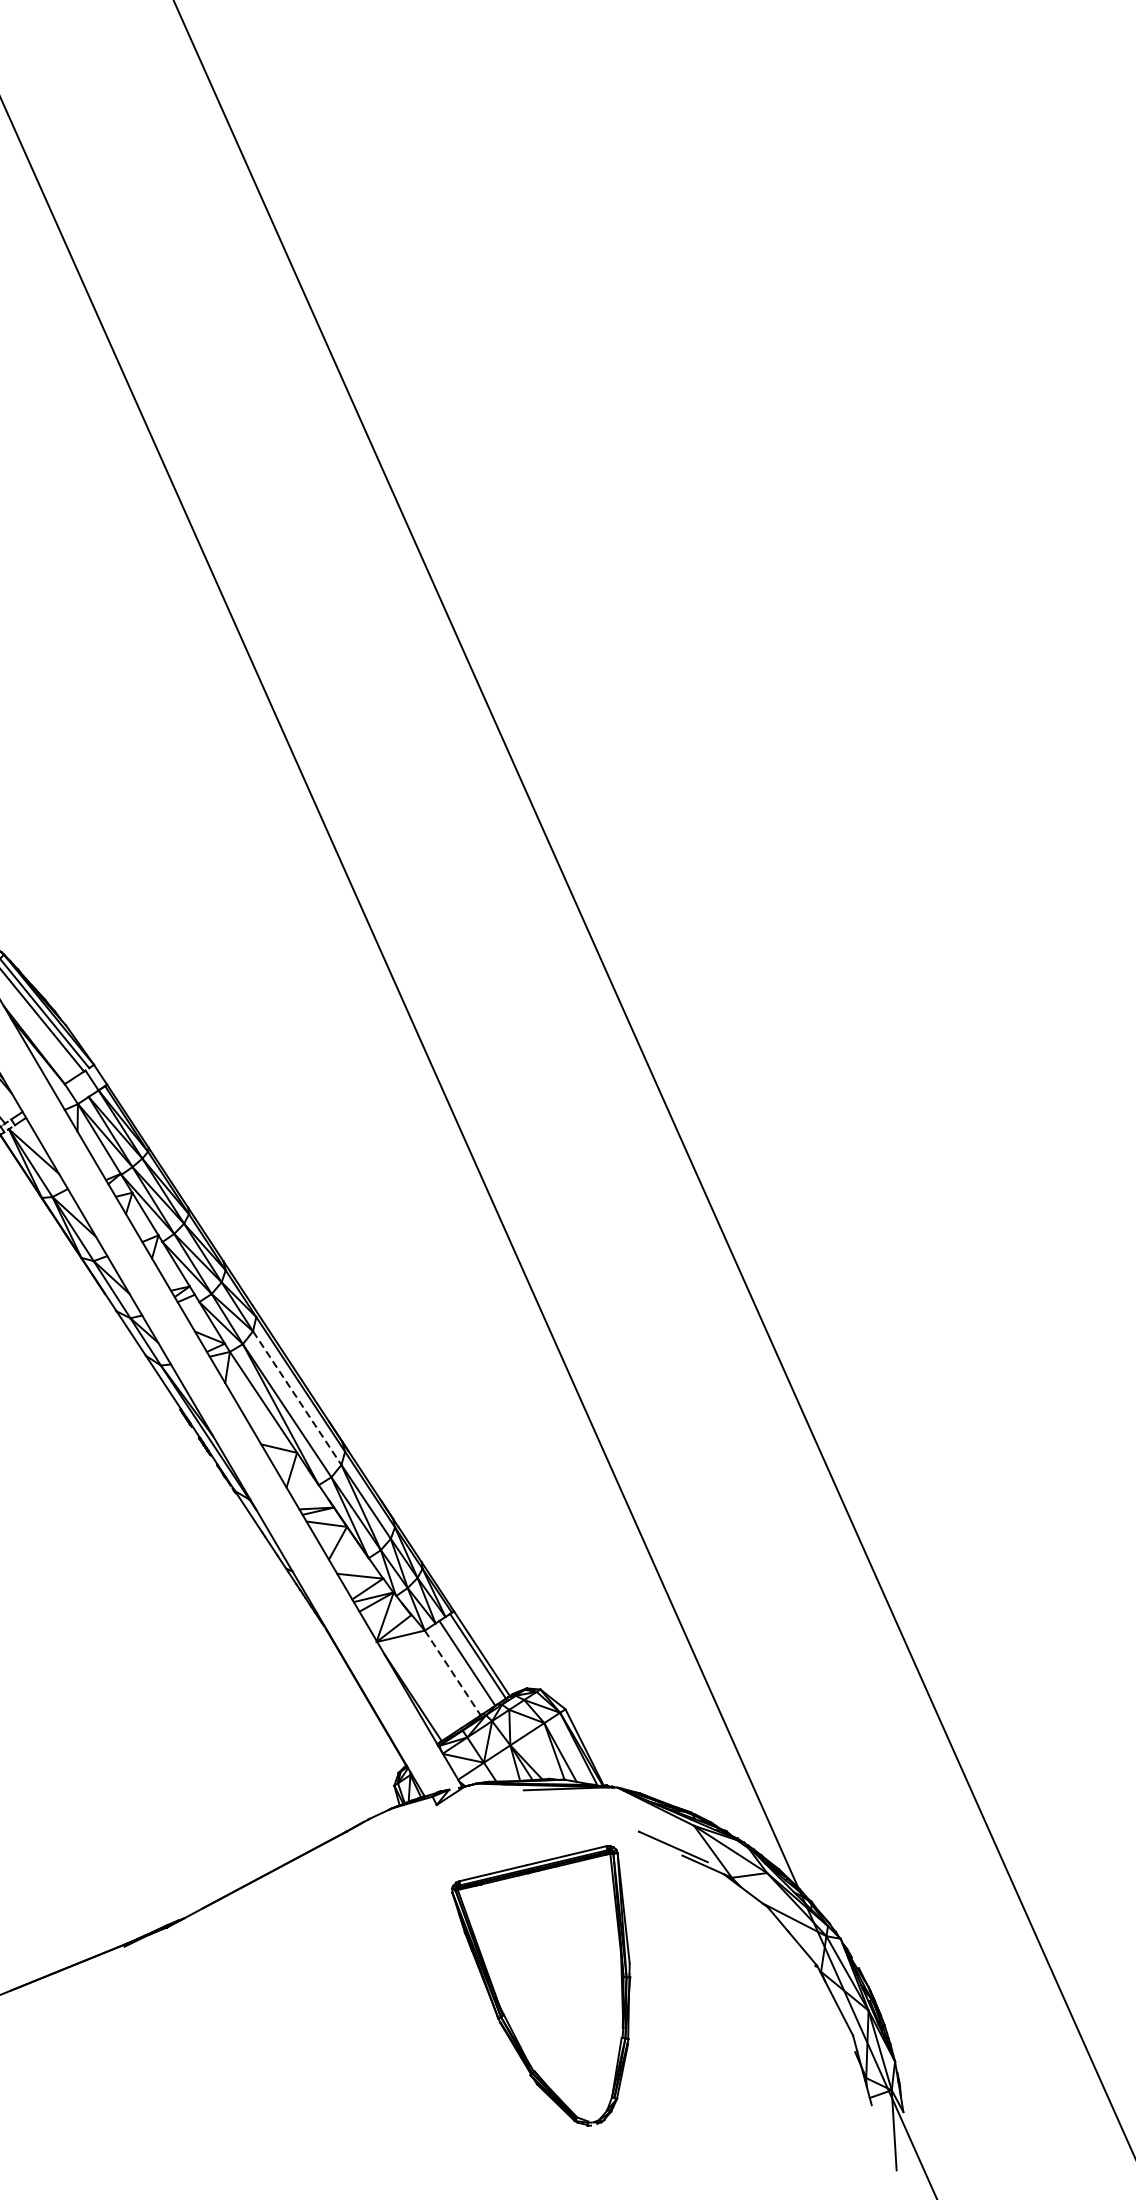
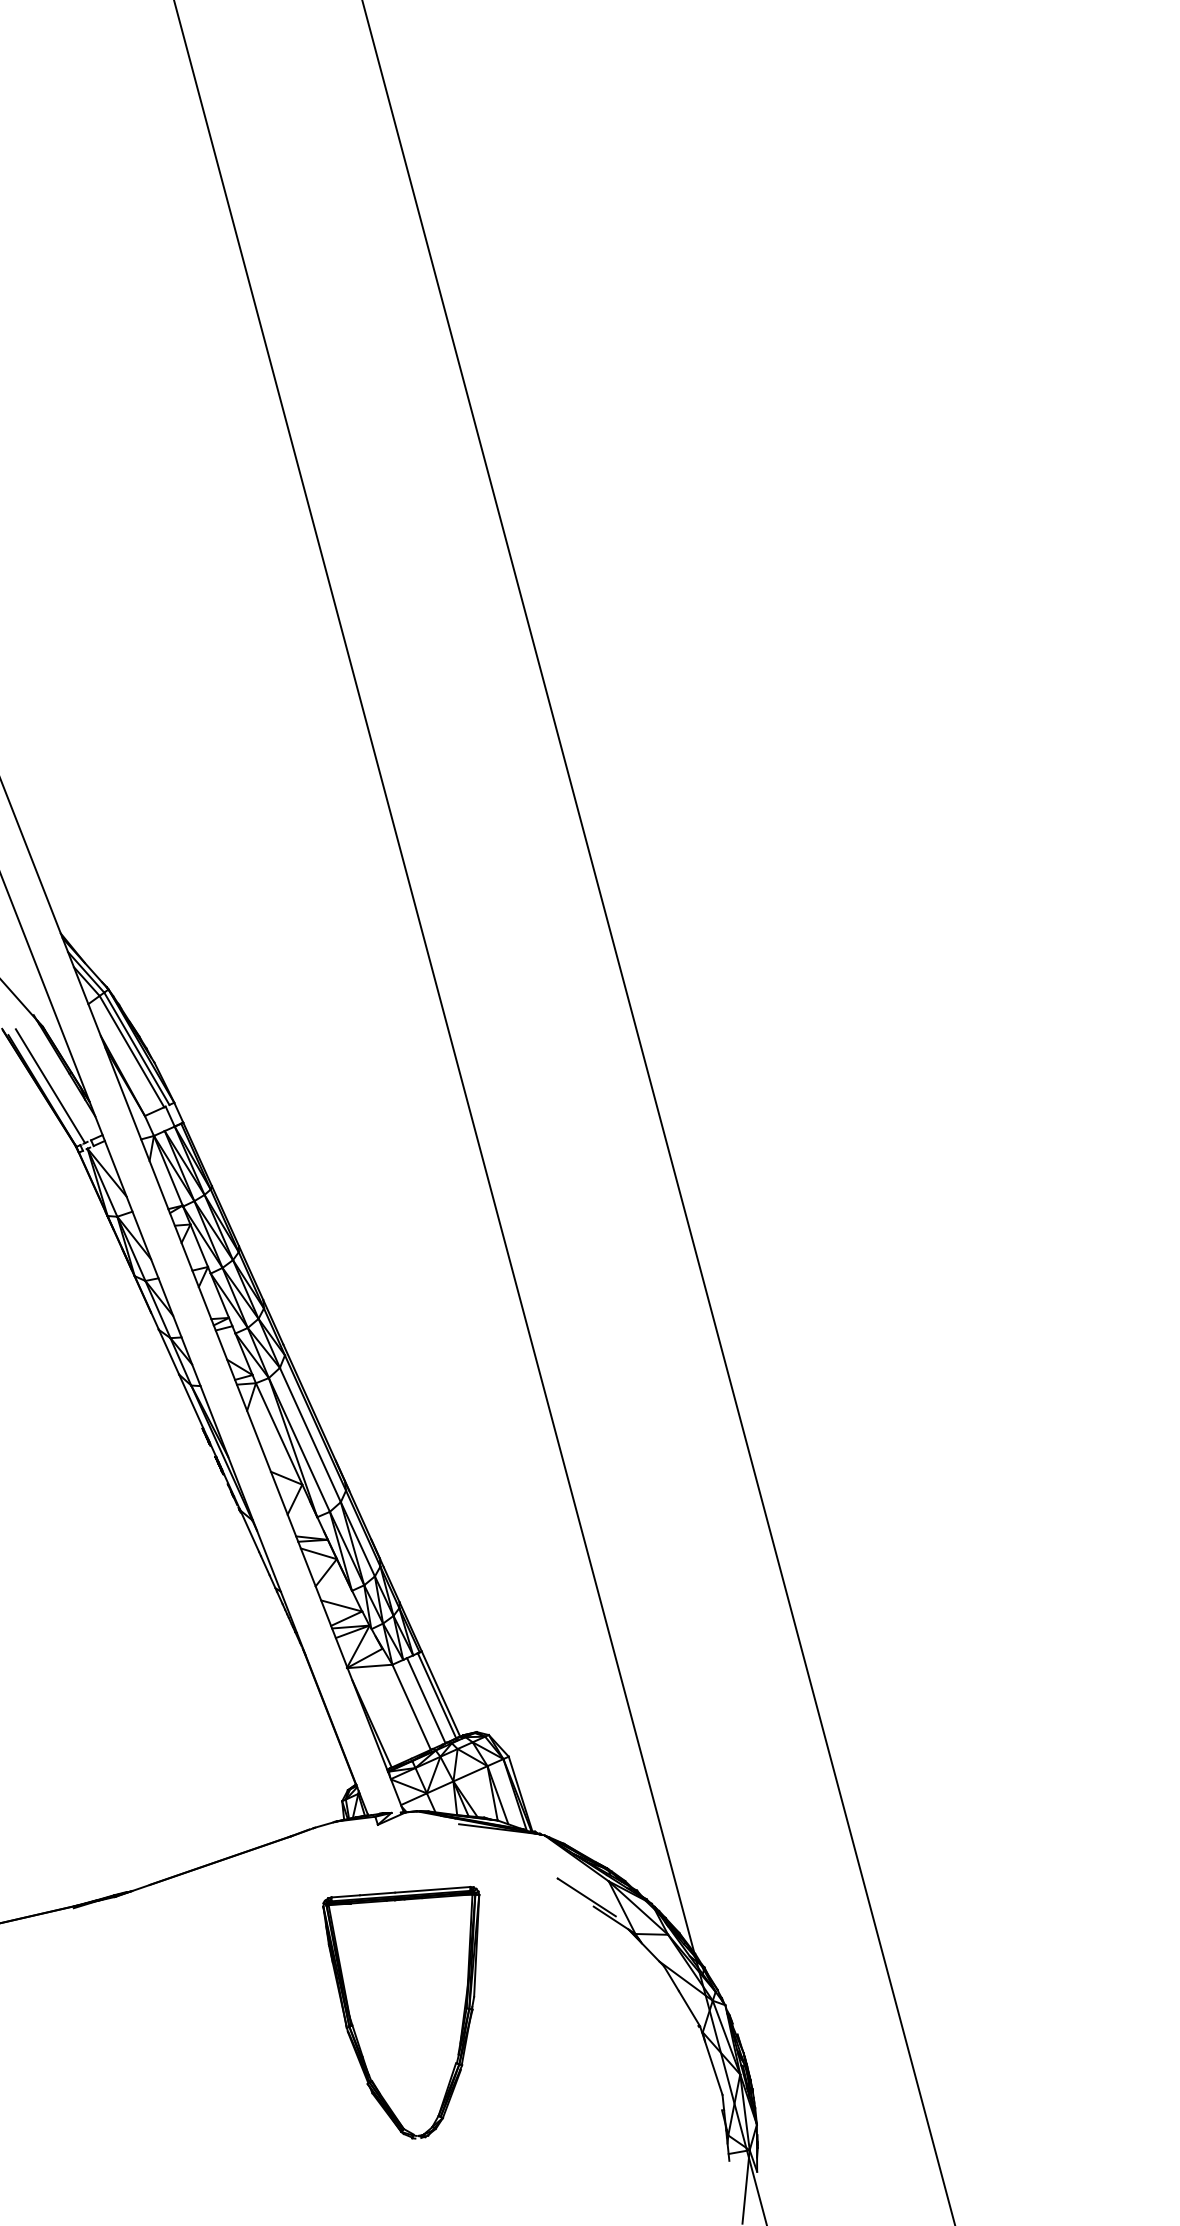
line: (297, 1398) -> (310, 1435), dashed -> solid
line: (452, 1673) -> (411, 1707), dashed -> solid
part: (554, 1992) -> (401, 2012), moved

